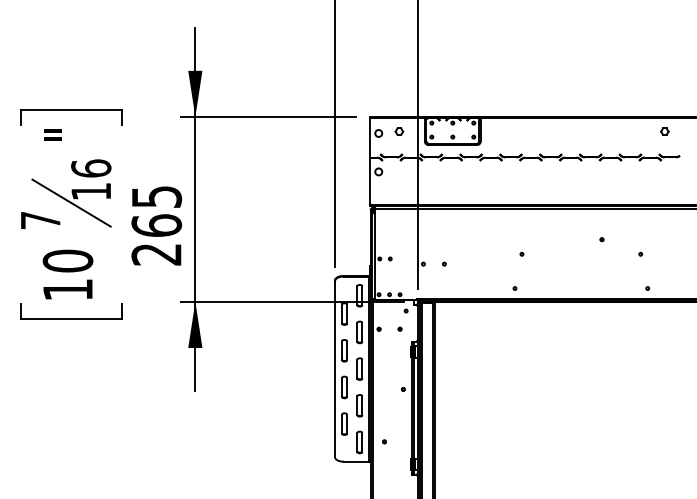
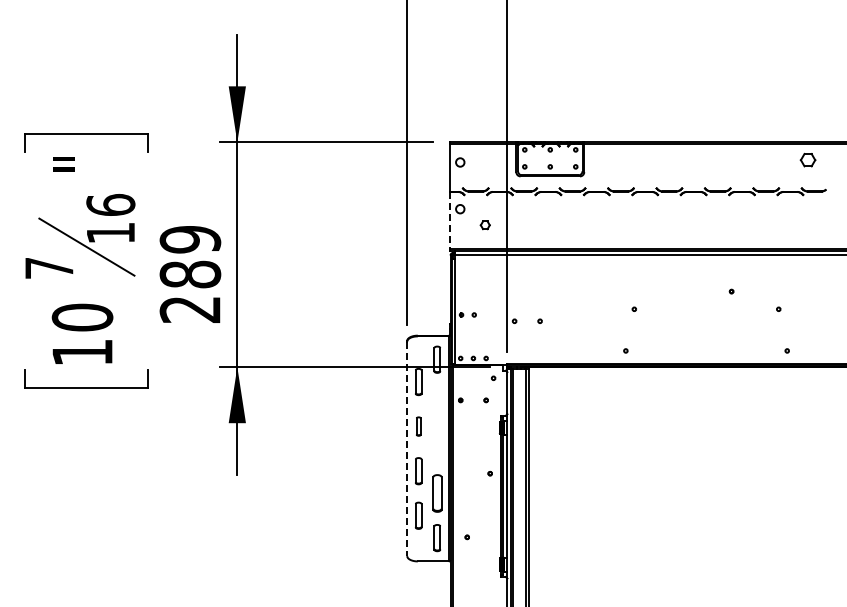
part: (398, 131) -> (484, 225), moved
part: (664, 131) -> (807, 160), size x1.6
line: (370, 181) -> (450, 220), solid -> dashed
text: (156, 211) -> (190, 257), 265 -> 289
part: (359, 332) -> (436, 404), removed
part: (344, 350) -> (418, 426), size x0.7
part: (359, 368) -> (436, 448), removed
line: (335, 369) -> (407, 449), solid -> dashed
part: (359, 405) -> (436, 493), size x1.4

